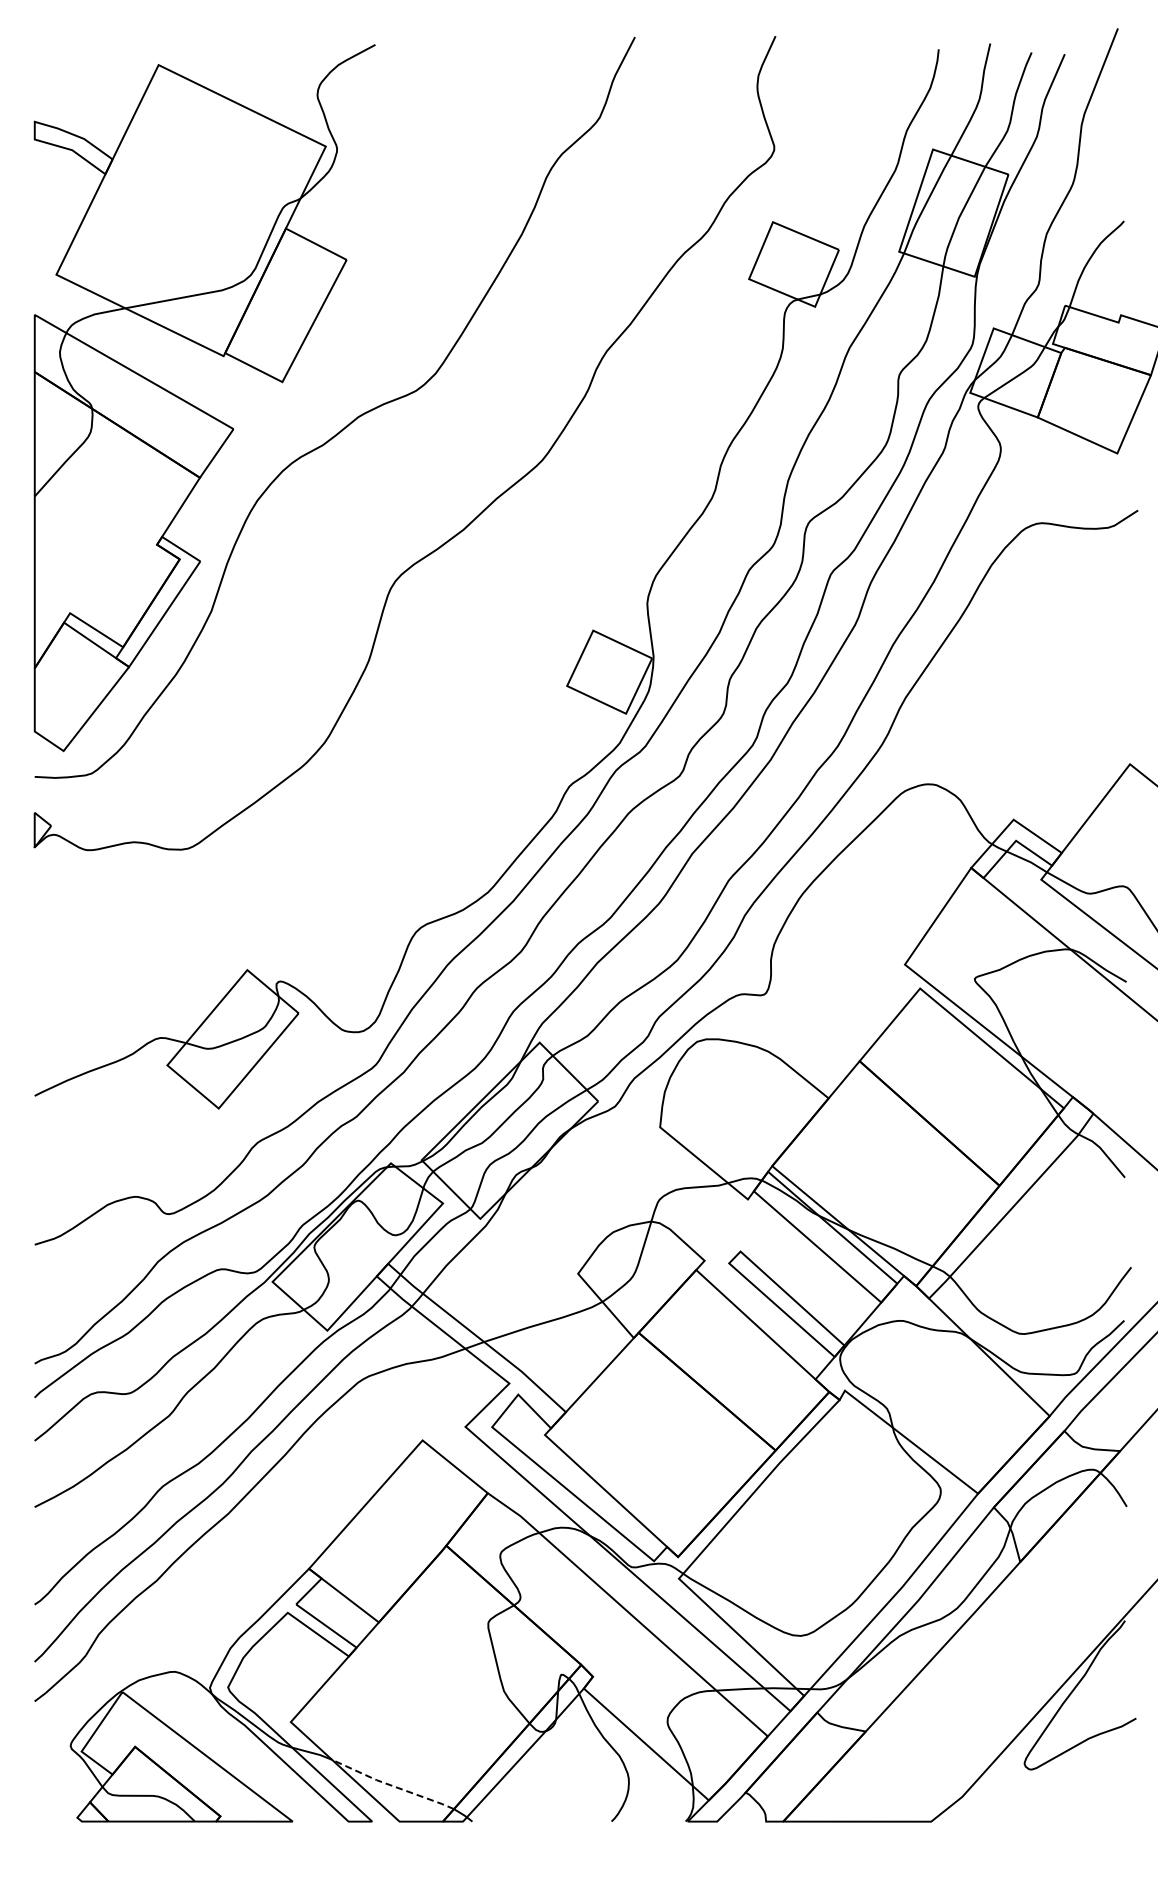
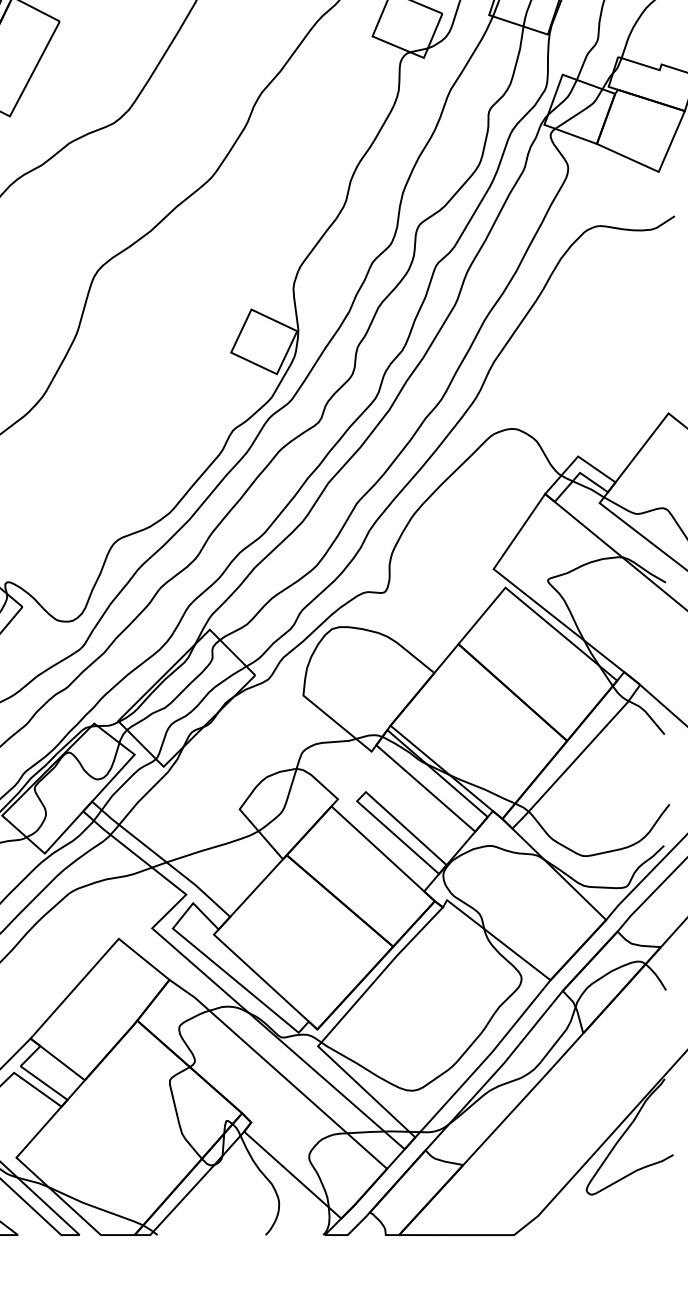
line: (392, 1785) -> (95, 1207), dashed -> solid

